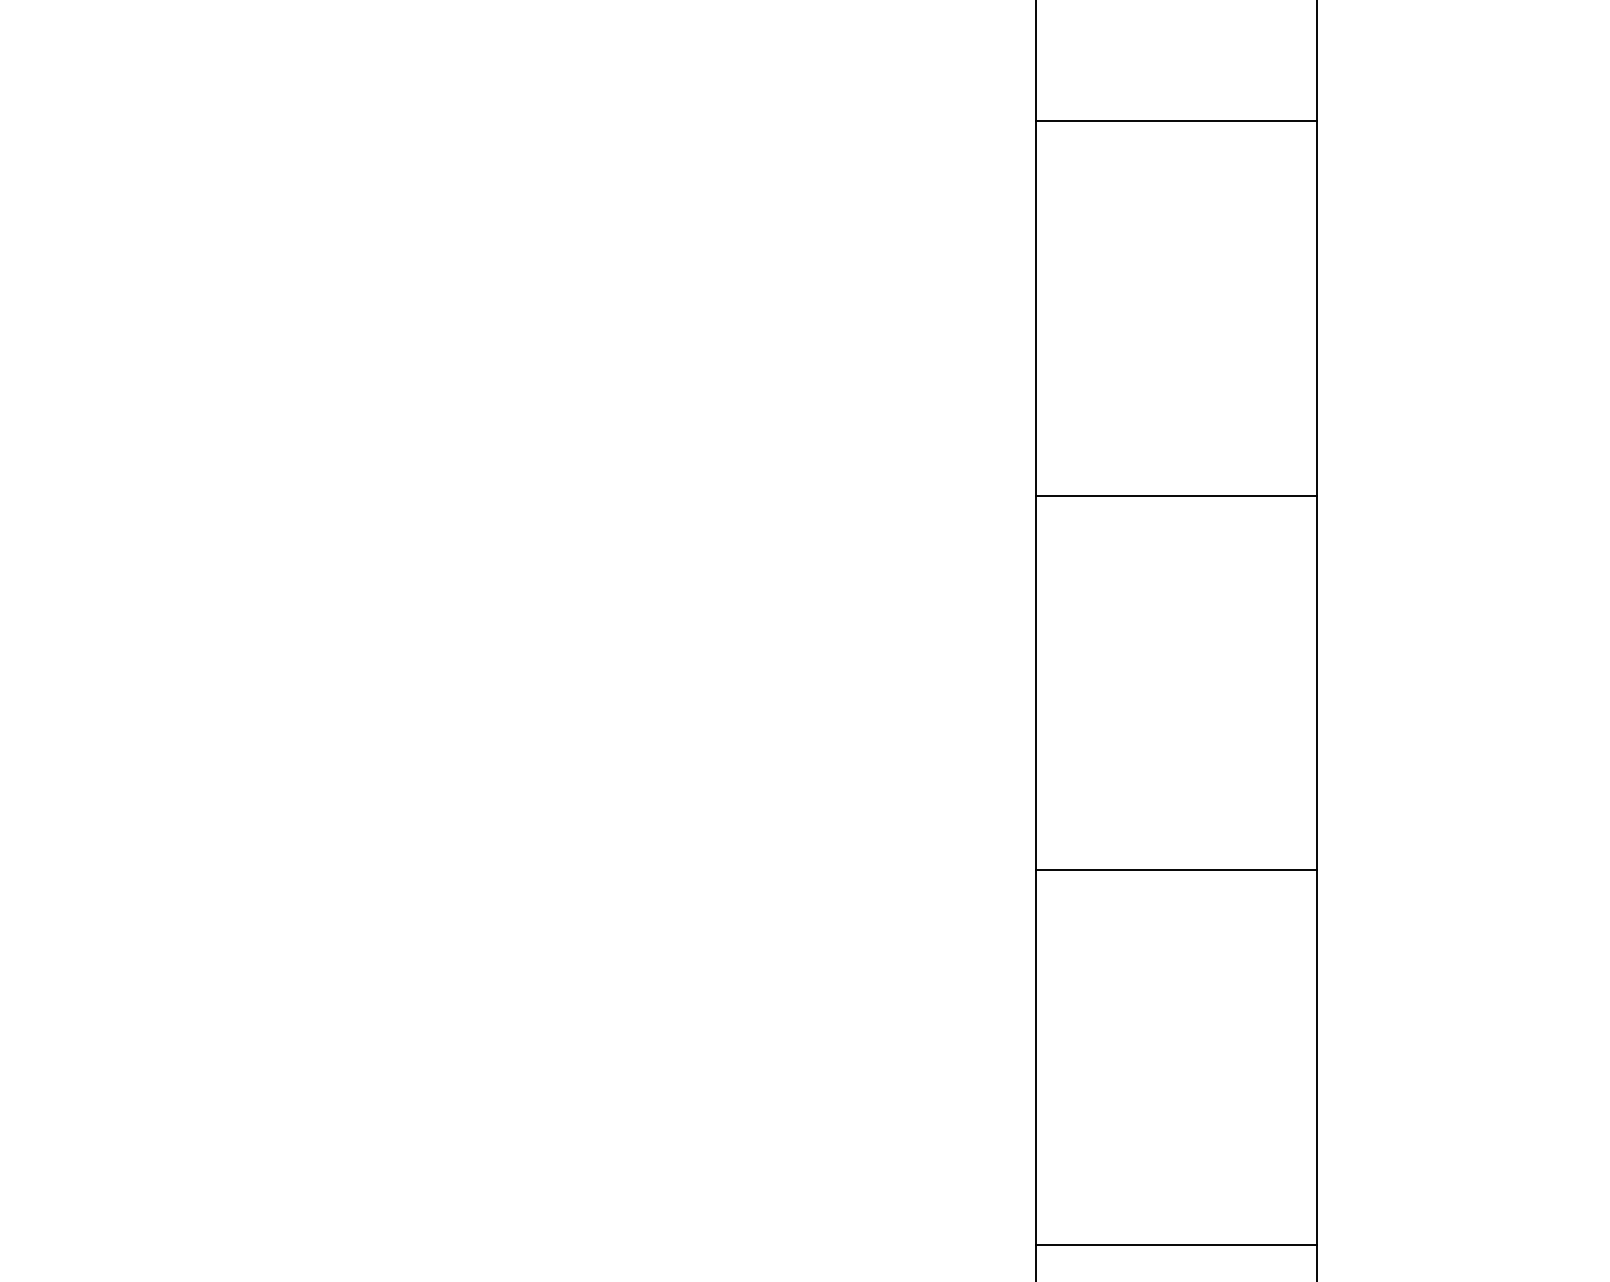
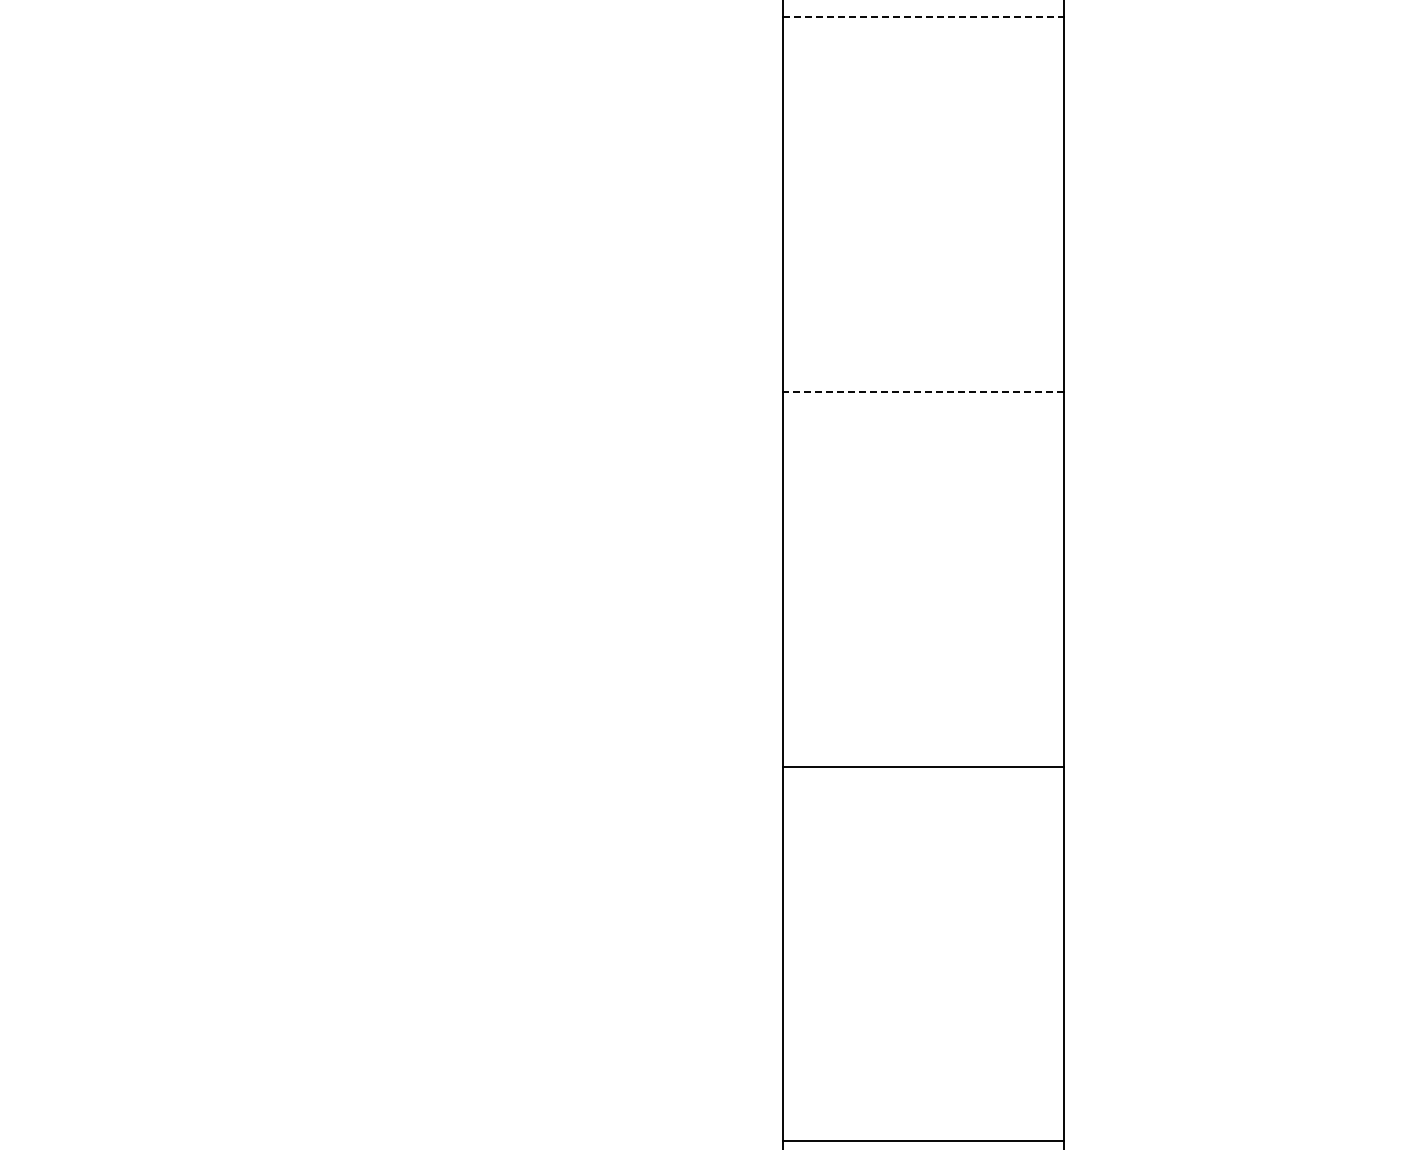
line: (1176, 120) -> (922, 16), solid -> dashed
line: (1176, 495) -> (922, 391), solid -> dashed

